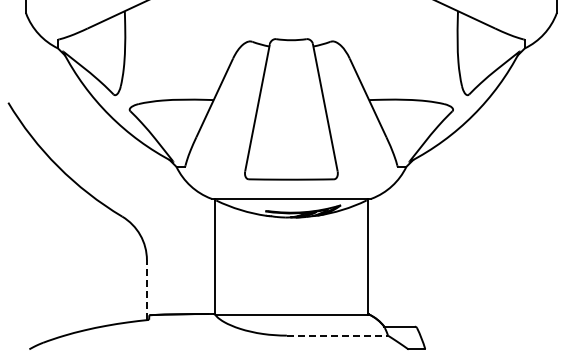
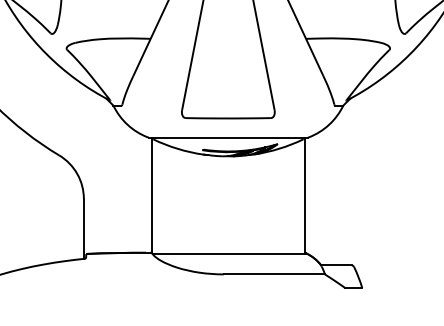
line: (146, 290) -> (83, 229), dashed -> solid
line: (337, 335) -> (274, 274), dashed -> solid

